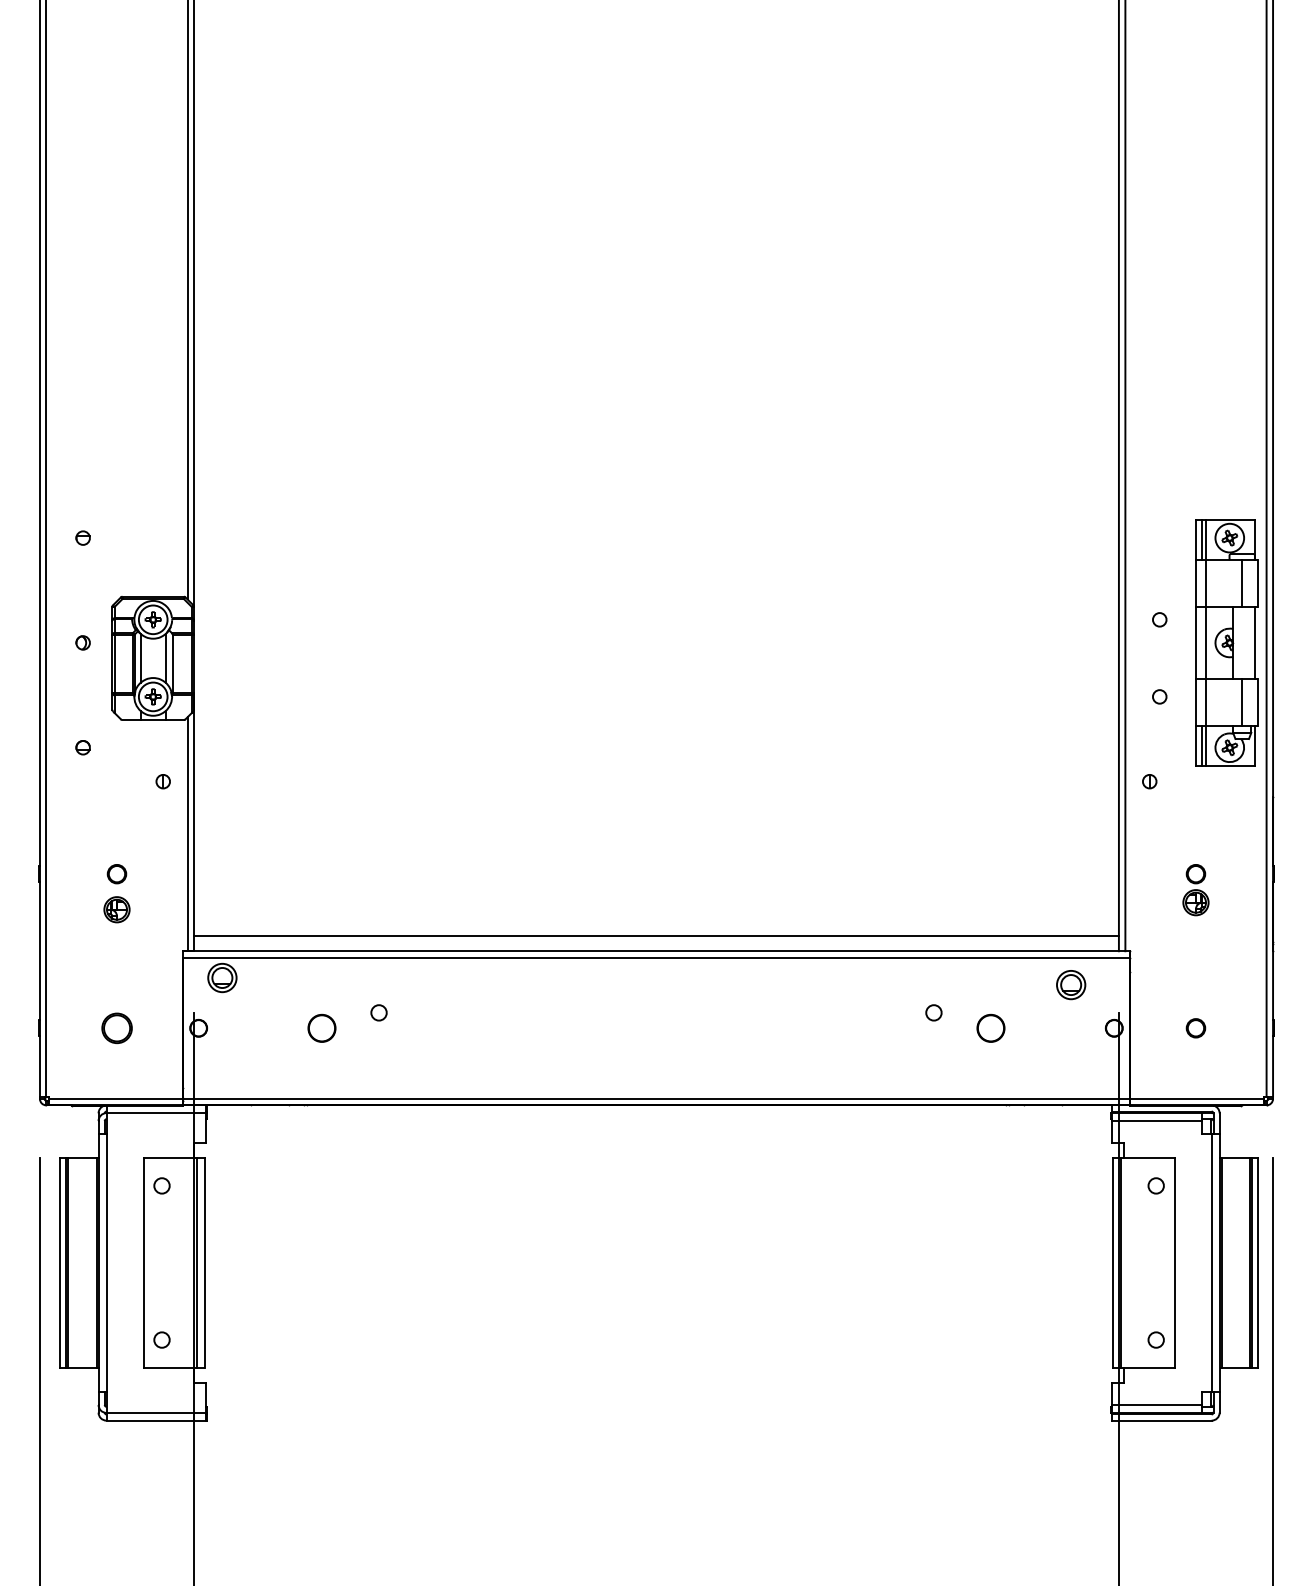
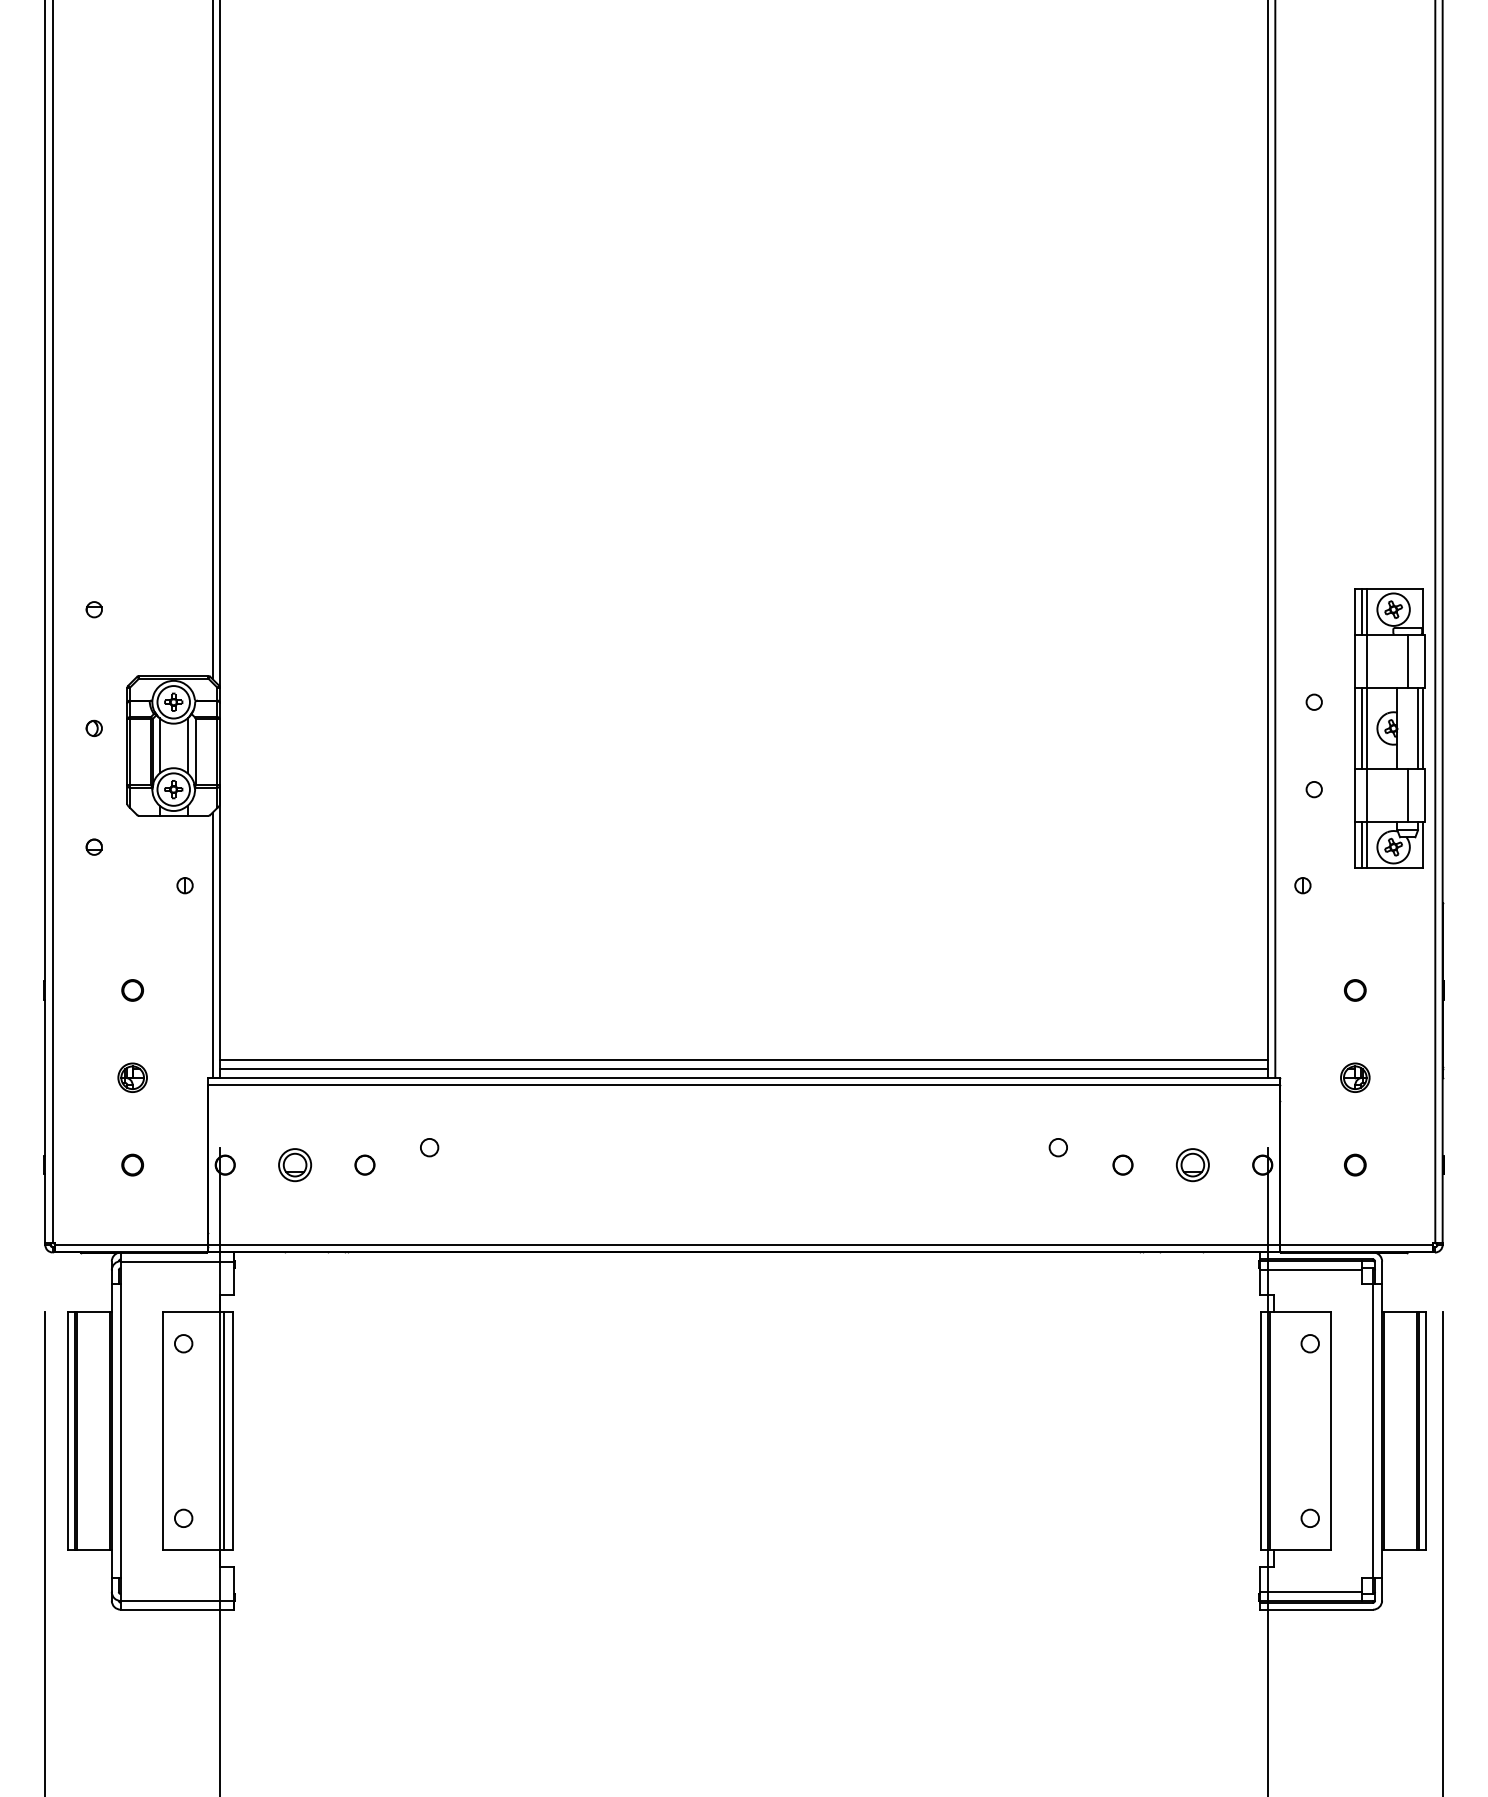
line: (1202, 642) -> (1362, 728), added
line: (1251, 642) -> (1418, 728), added
part: (1196, 902) -> (1355, 1077), moved
part: (116, 909) -> (132, 1077), moved
line: (656, 943) -> (743, 1069), added
part: (222, 978) -> (295, 1165), moved
part: (1070, 985) -> (1192, 1165), moved
part: (116, 1027) -> (132, 1164), size x0.62
circle: (321, 1027) -> (364, 1164), size x0.62
circle: (990, 1027) -> (1122, 1164), size x0.62

